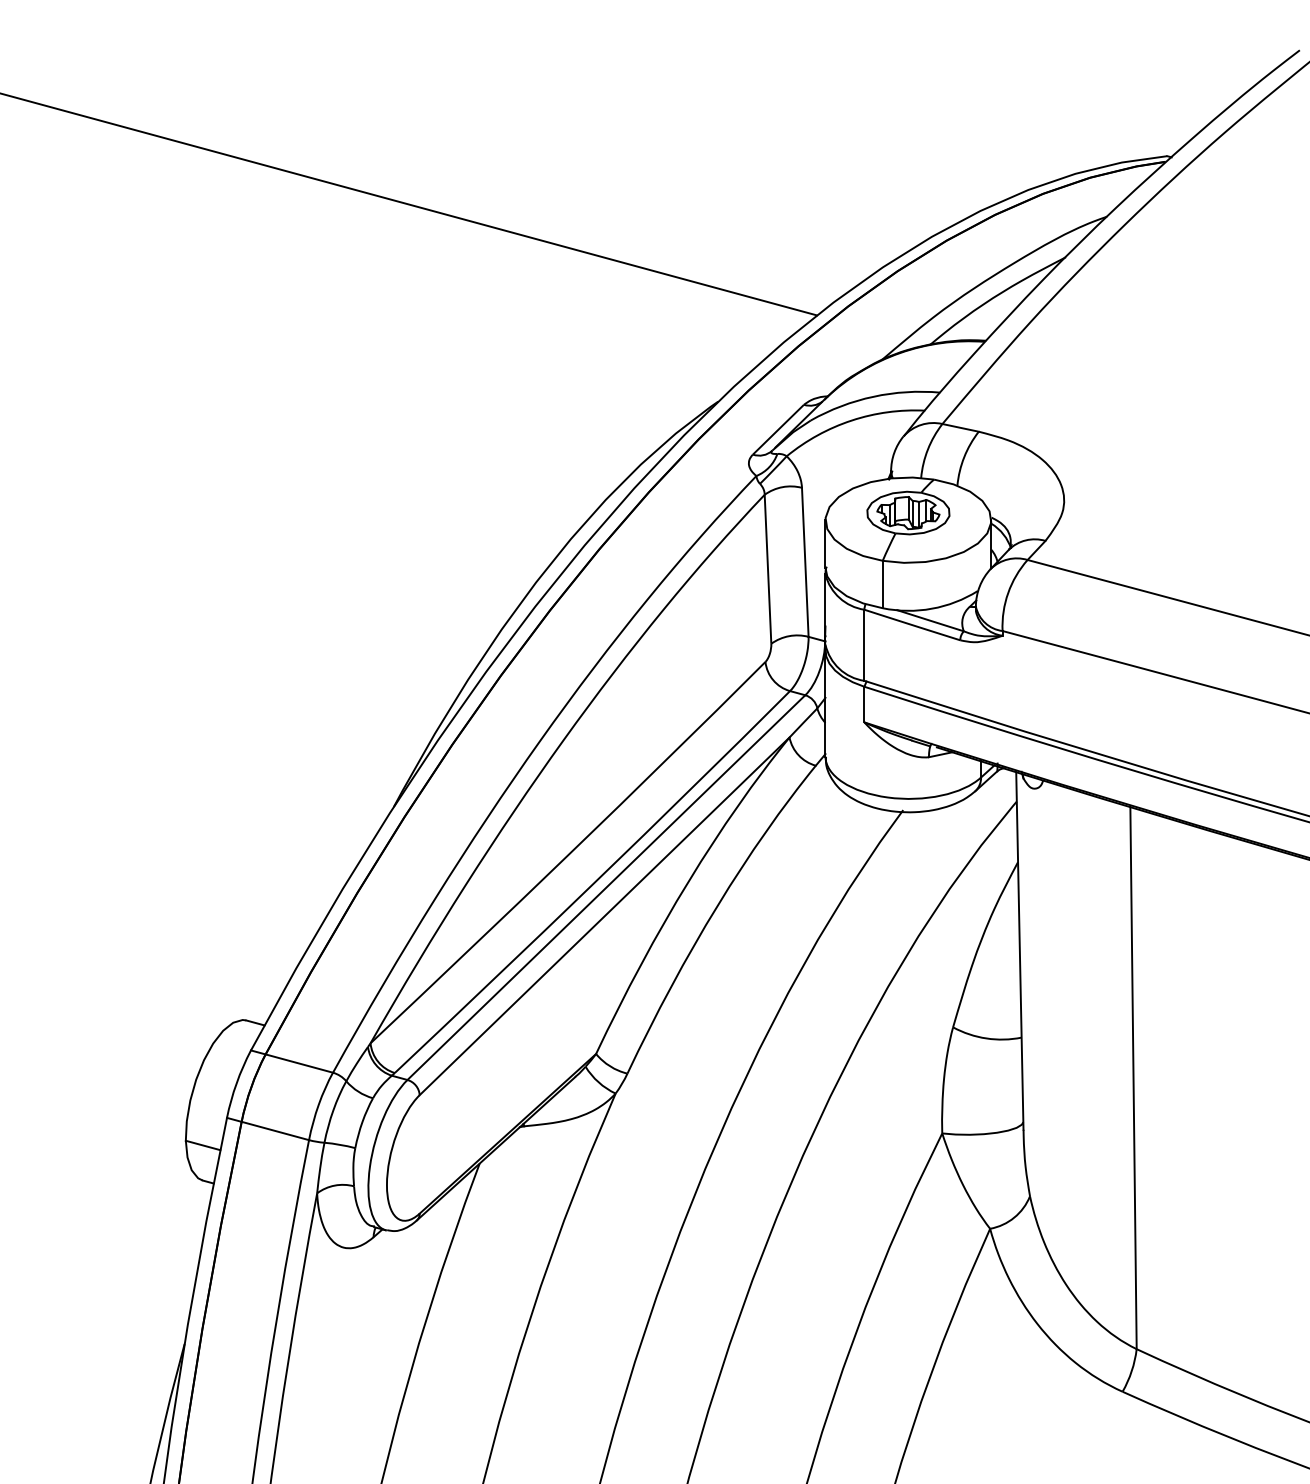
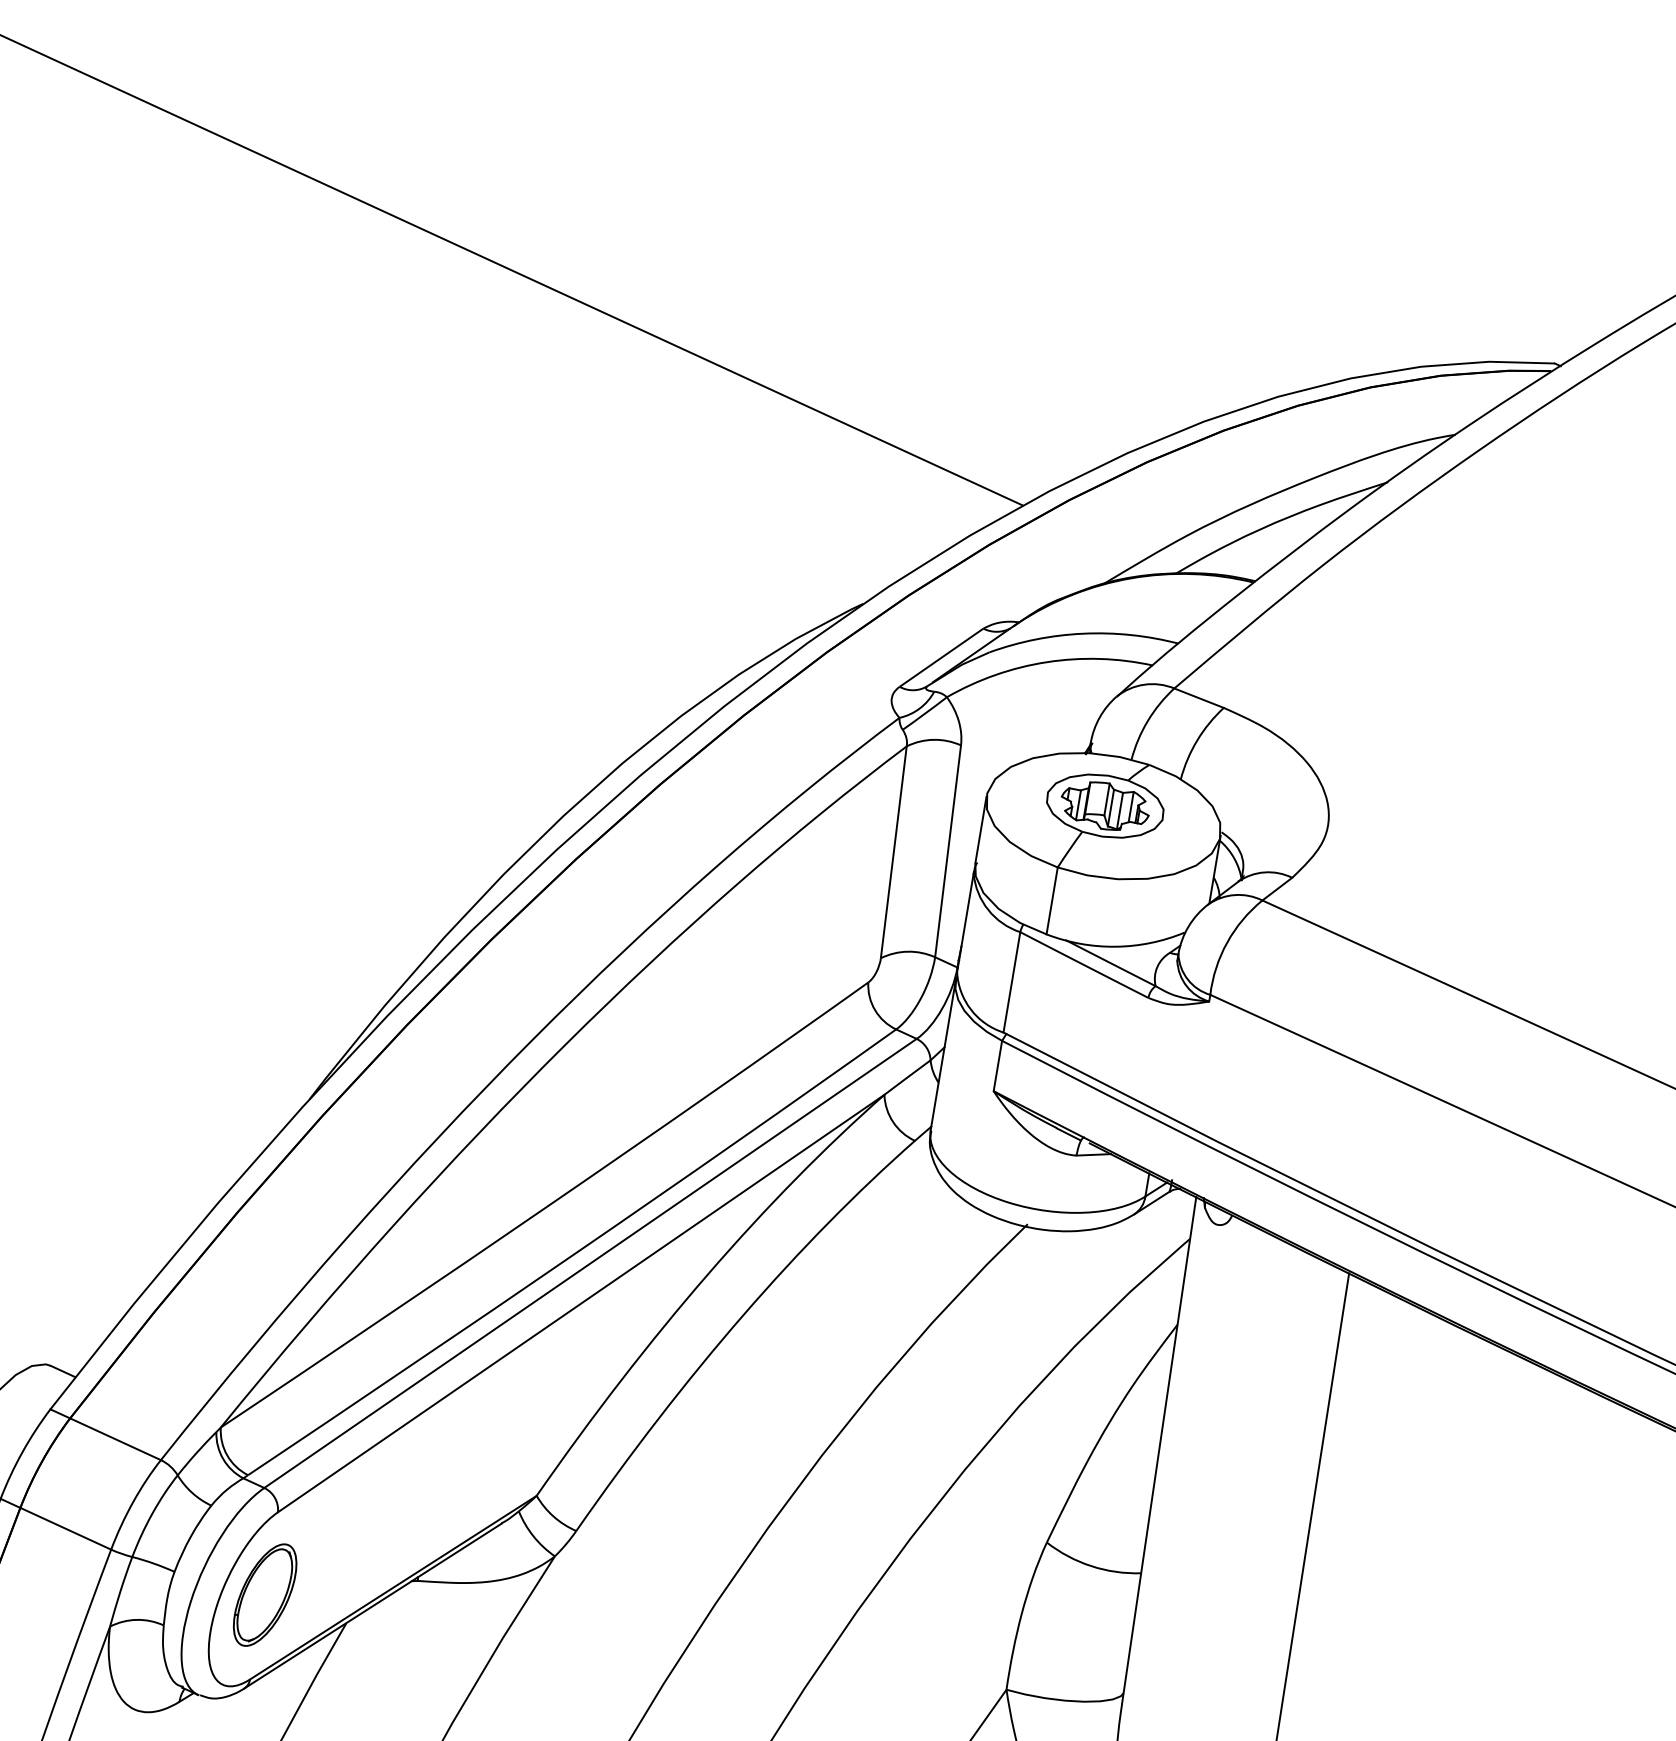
part: (419, 1153) -> (263, 1594), added

